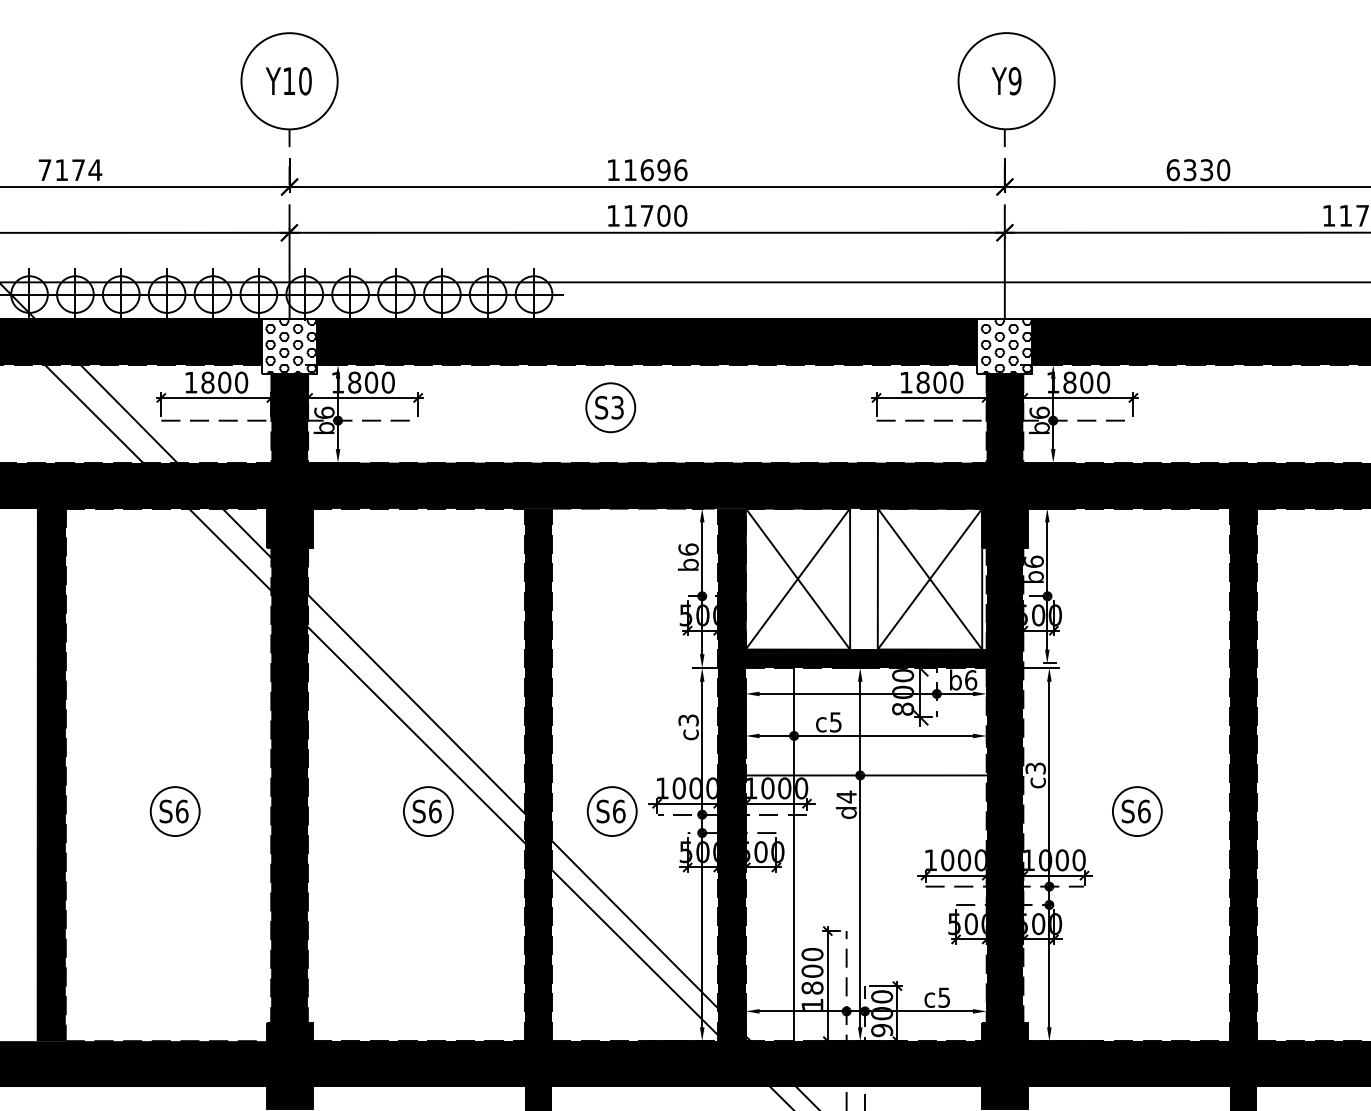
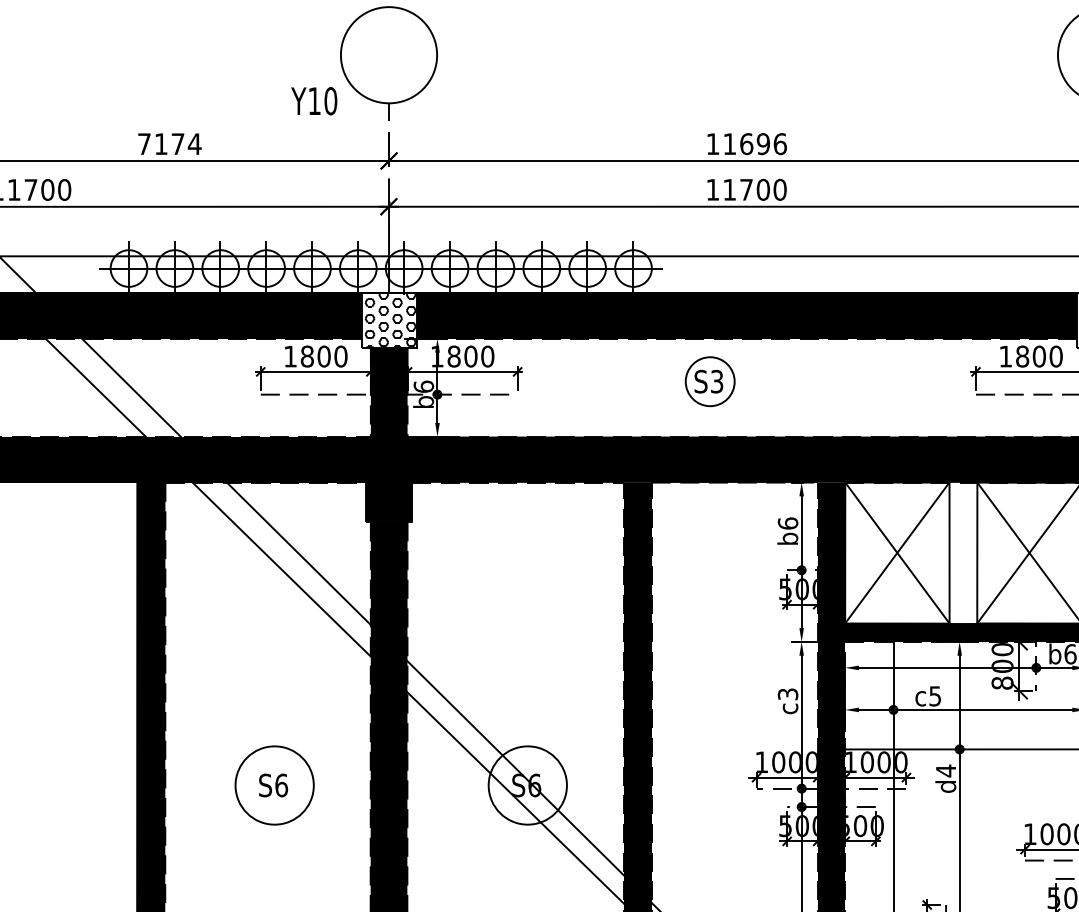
text: (288, 81) -> (313, 101), moved
circle: (174, 811) -> (273, 785), size x1.6
circle: (427, 811) -> (526, 785), size x1.6
part: (611, 811) -> (710, 785), removed

